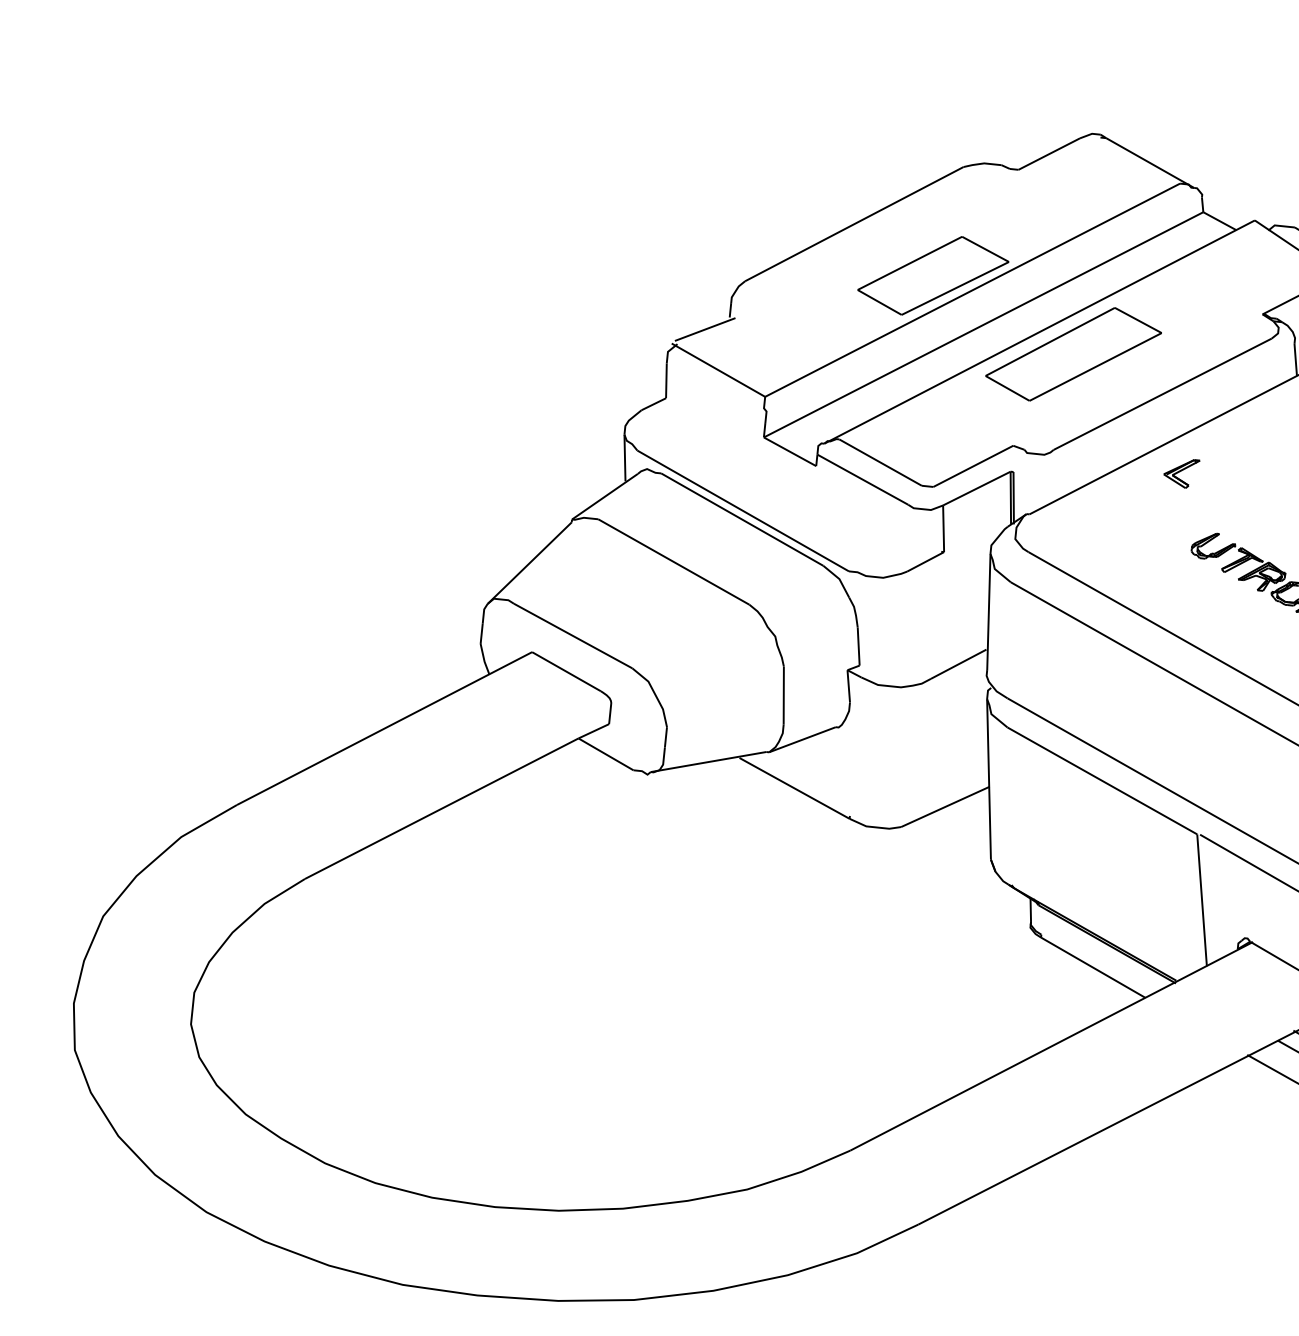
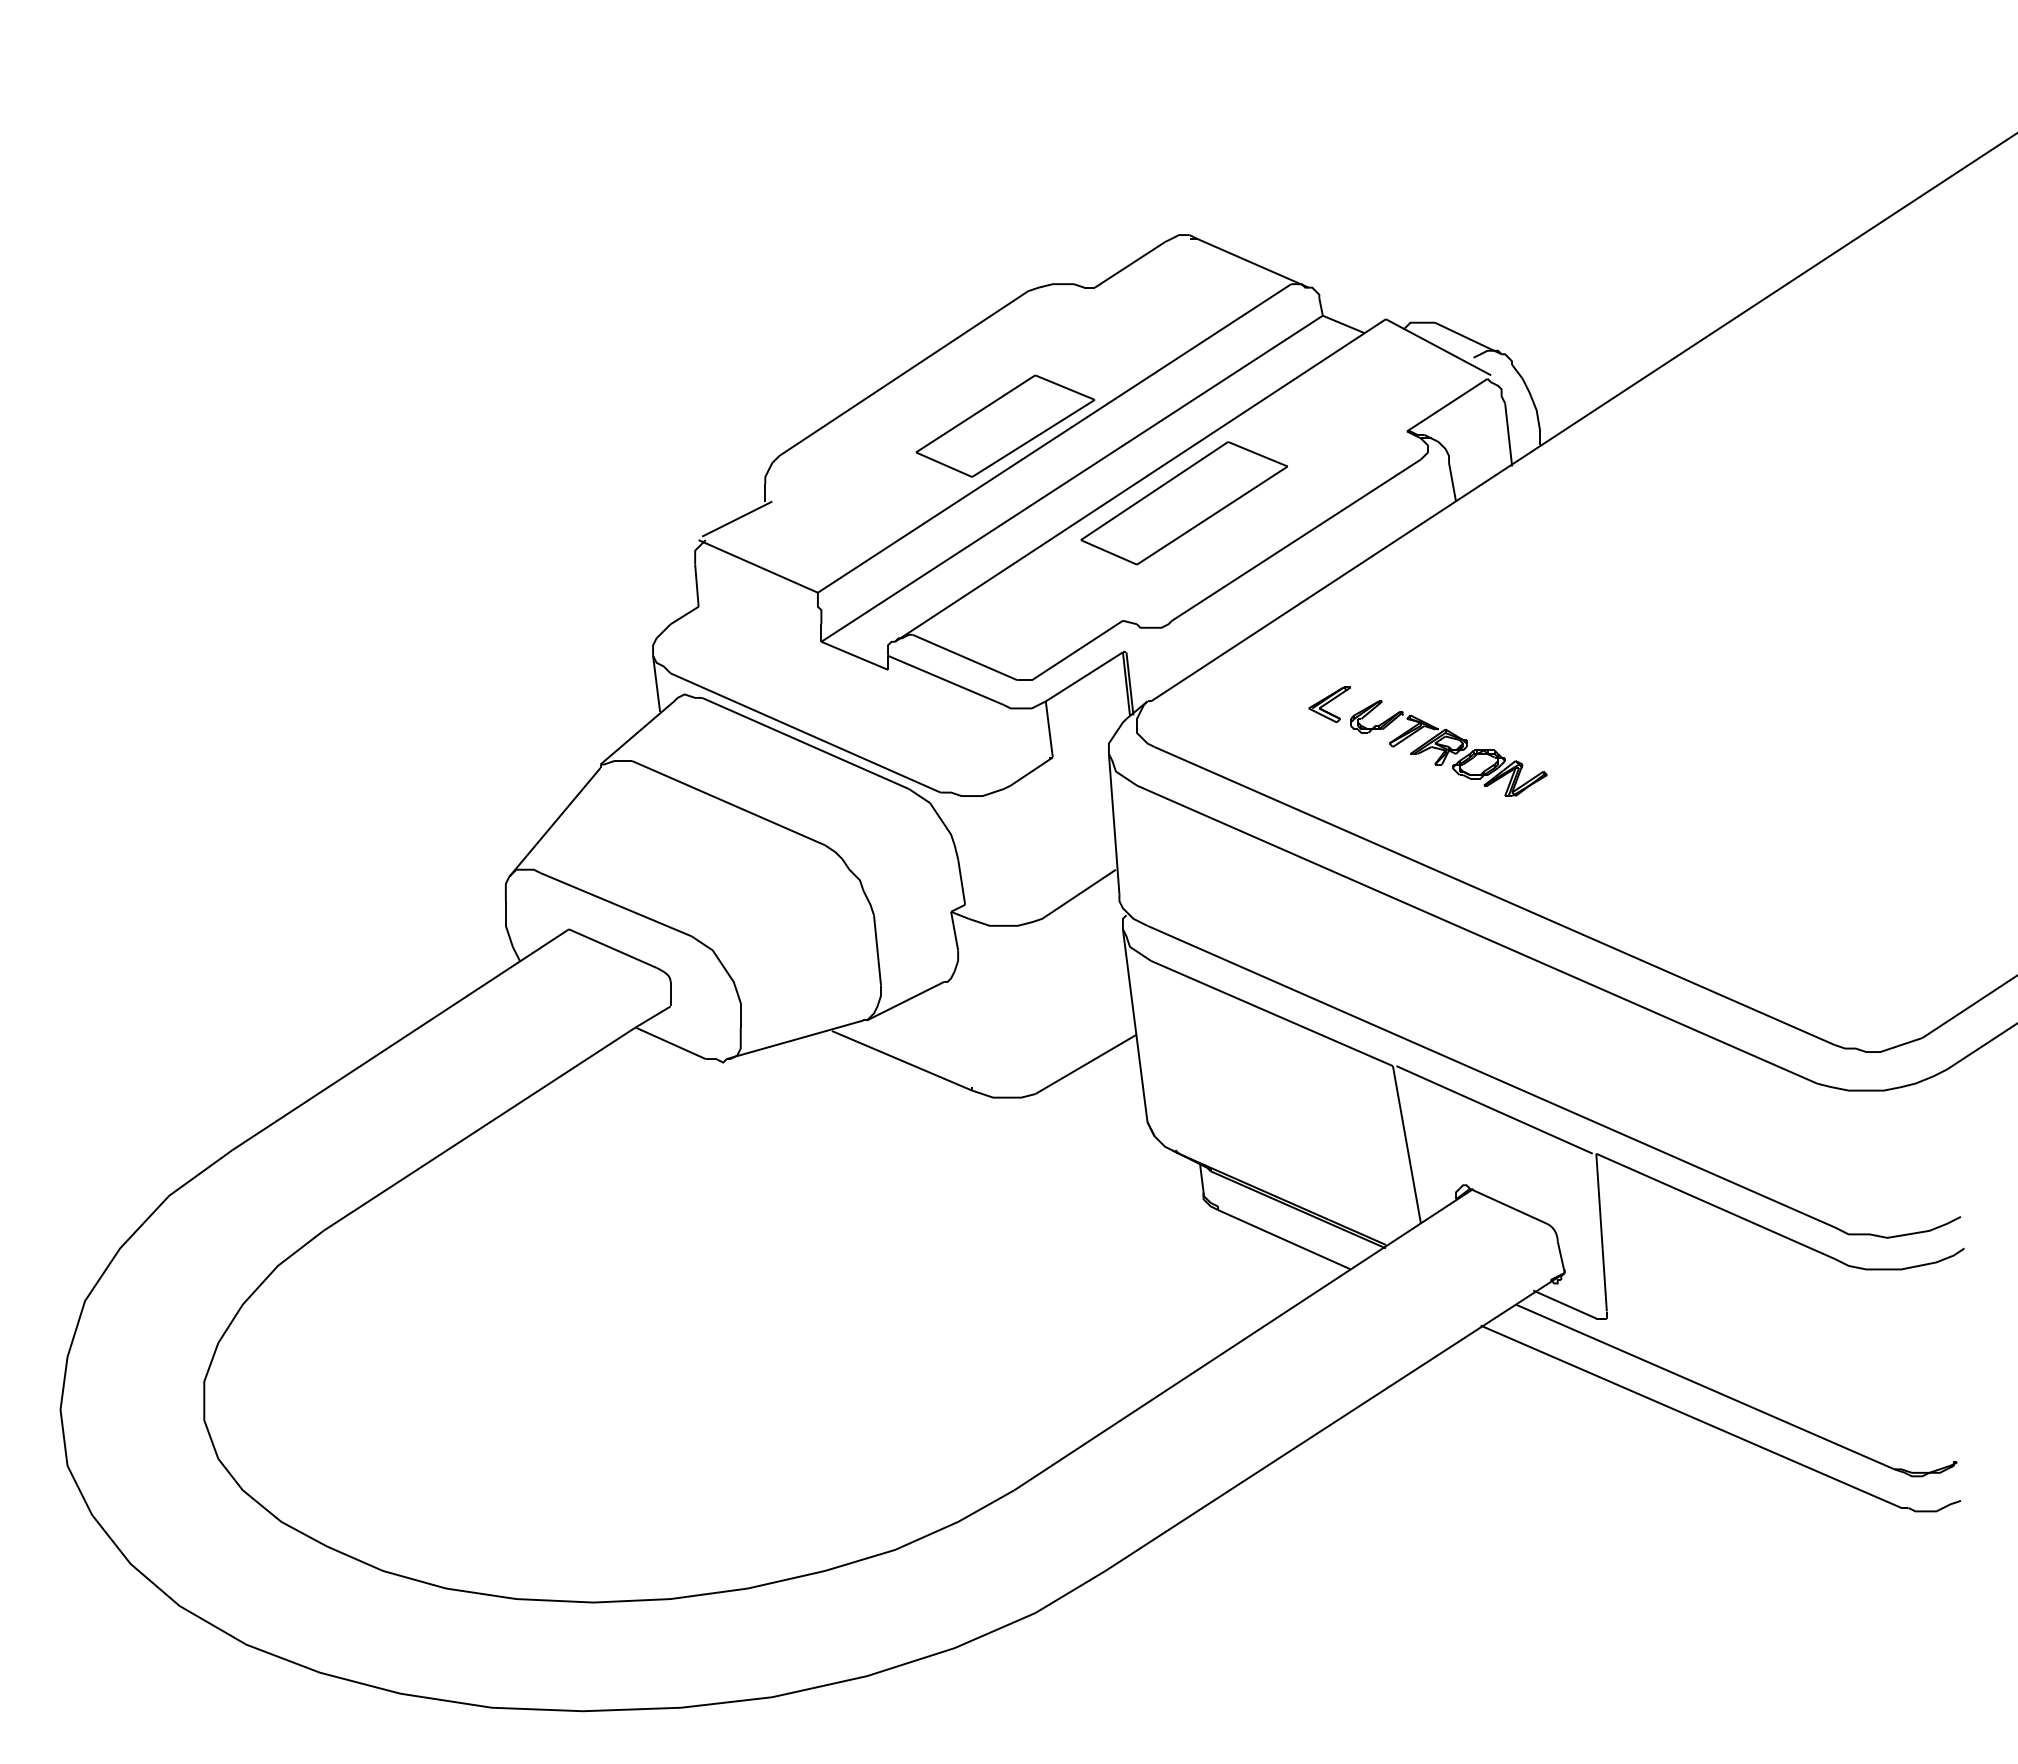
part: (1181, 472) -> (1329, 704), moved

